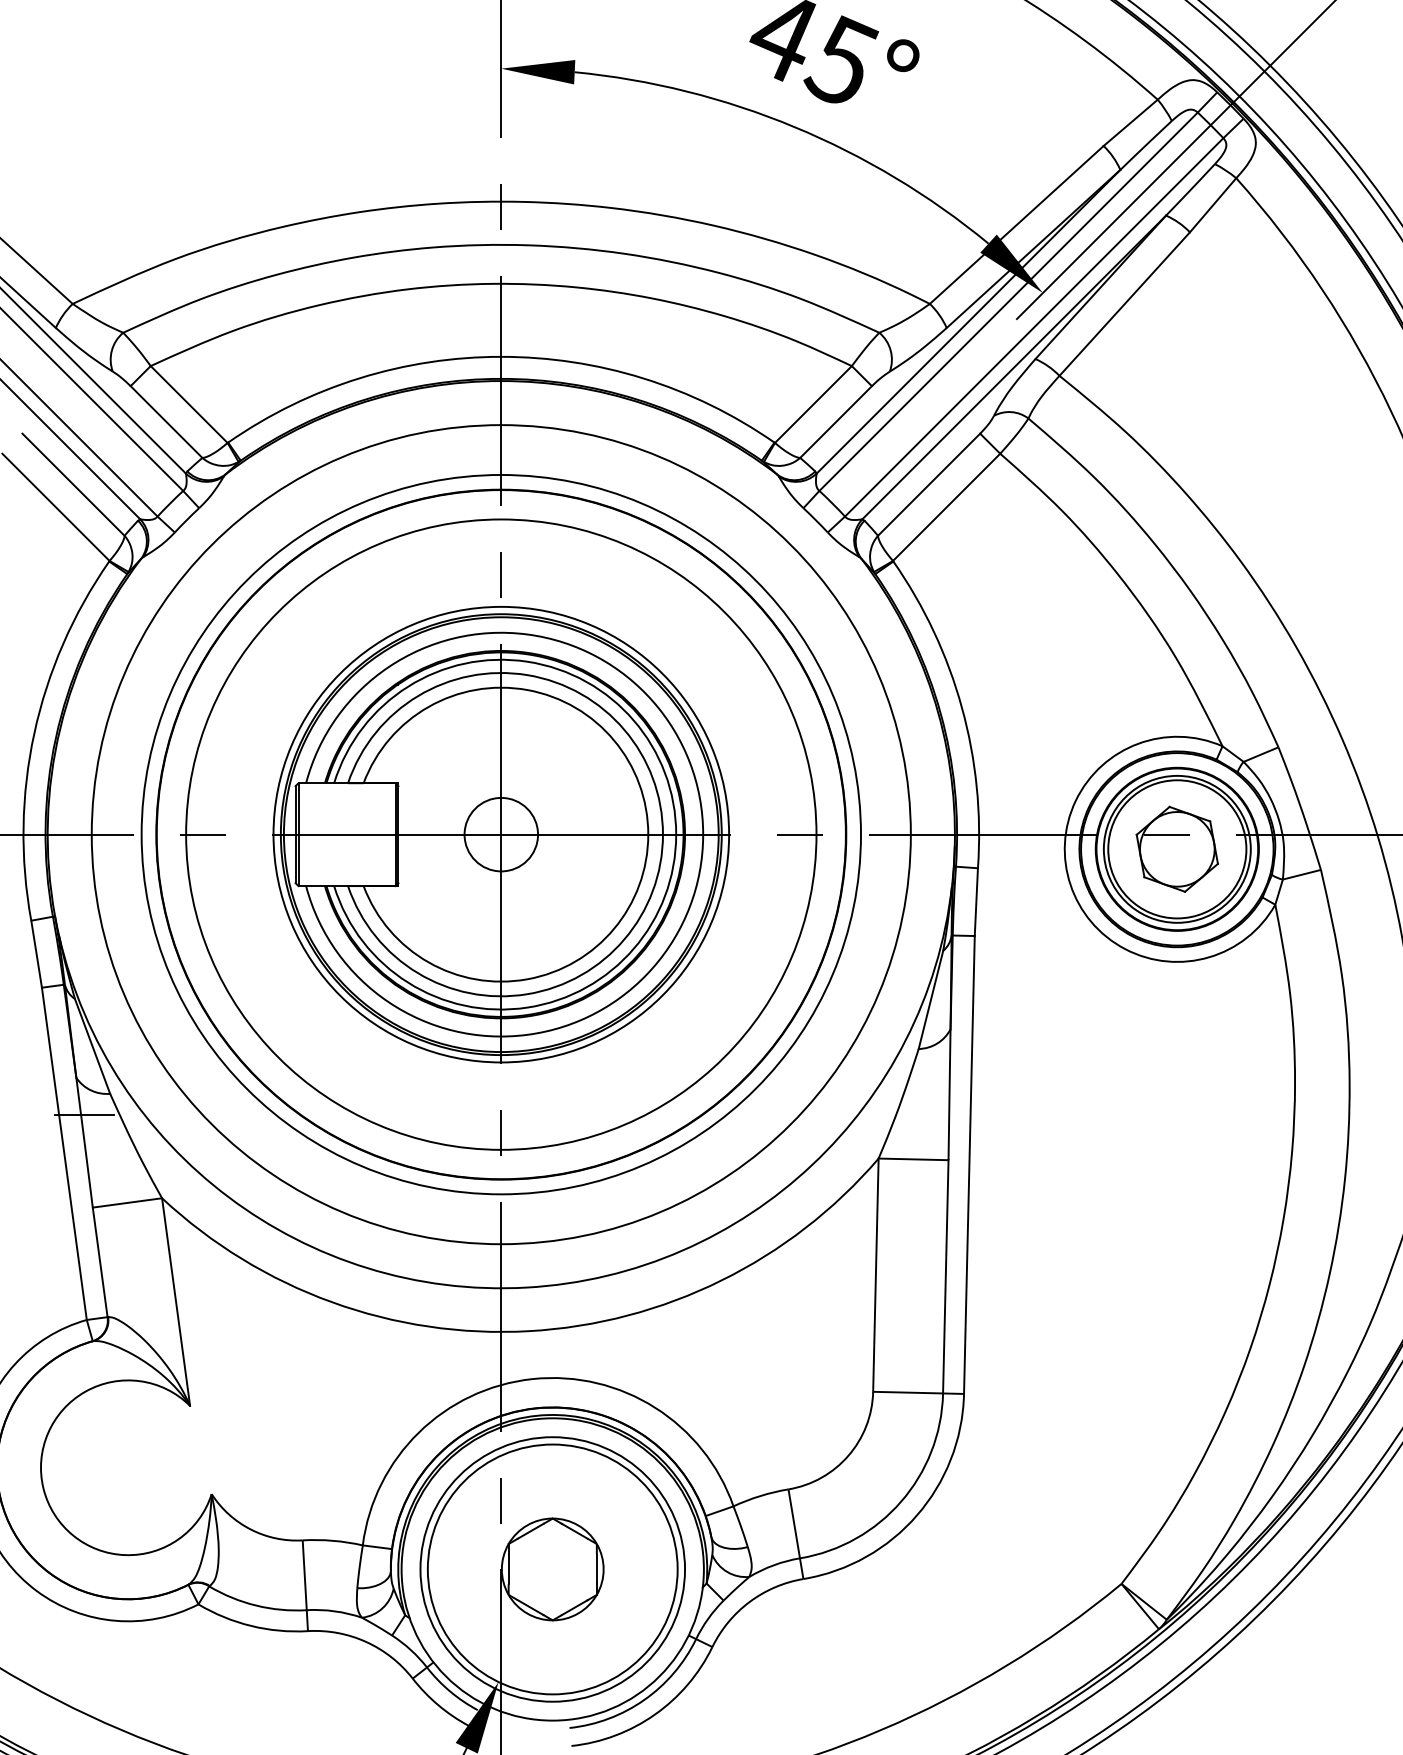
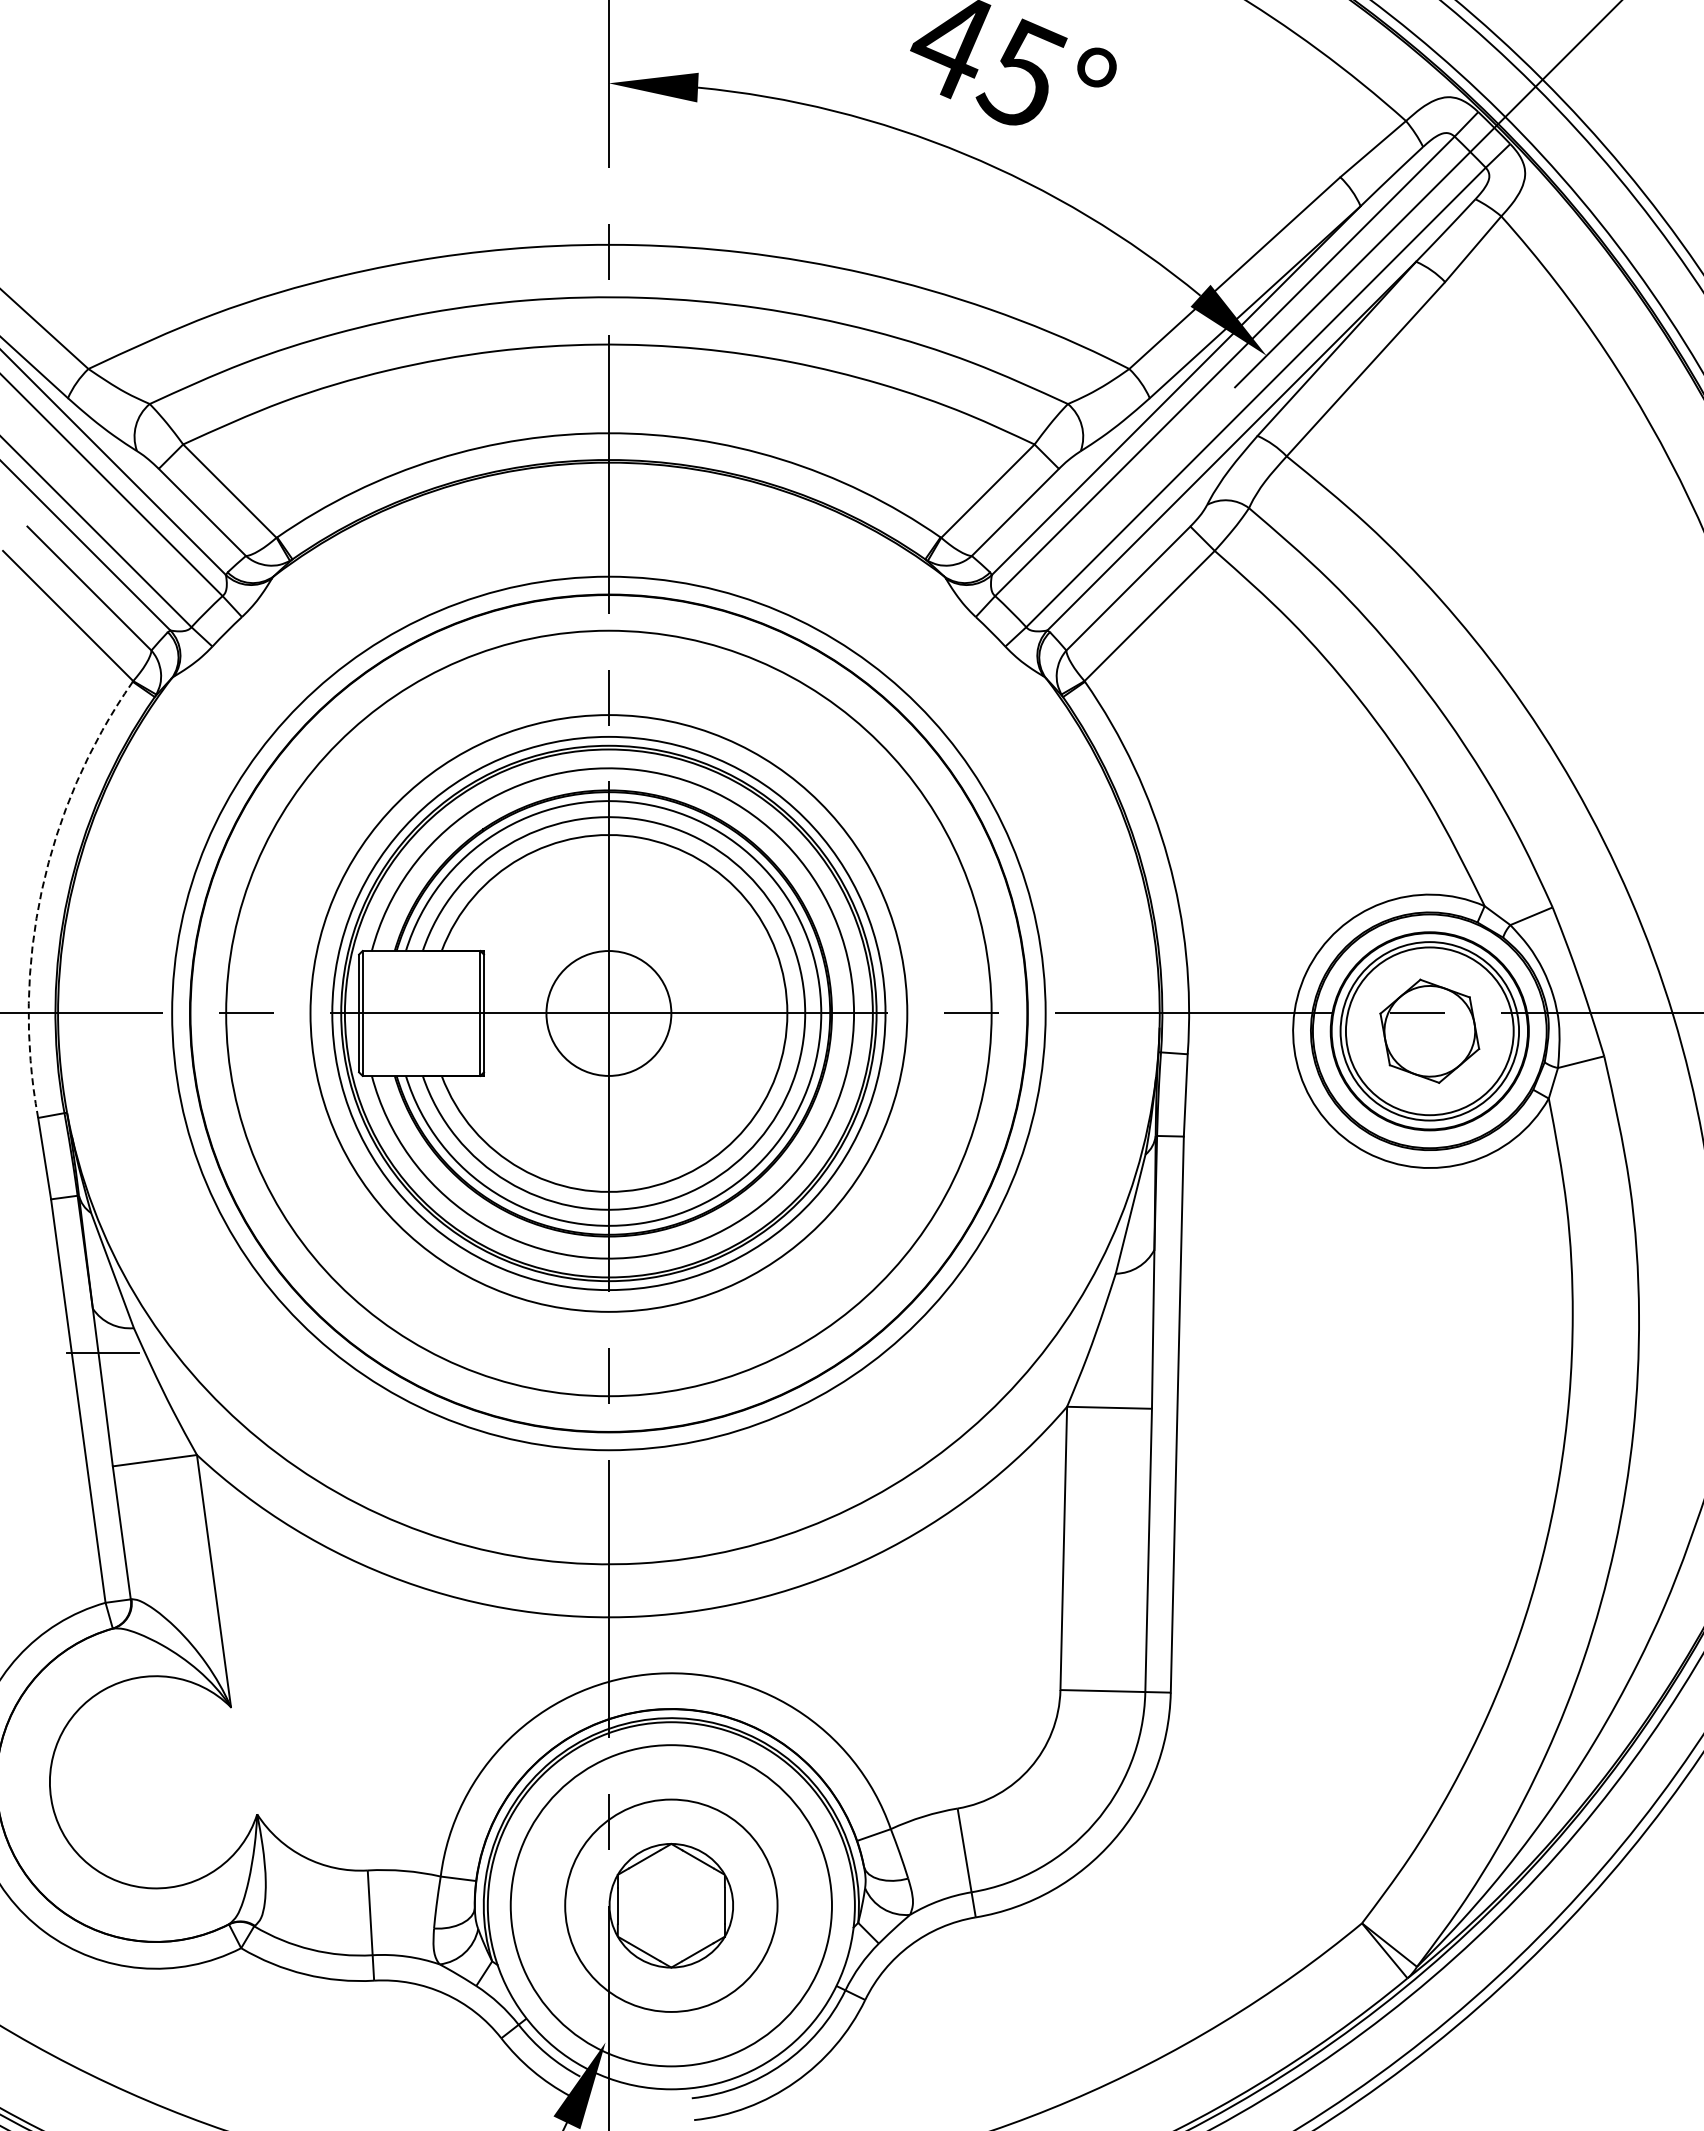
arc: (34, 733) -> (41, 890), solid -> dashed
circle: (500, 834) -> (608, 1013), size x0.6
circle: (500, 834) -> (608, 1013), size x1.4
circle: (552, 1569) -> (671, 1905), size x0.7

